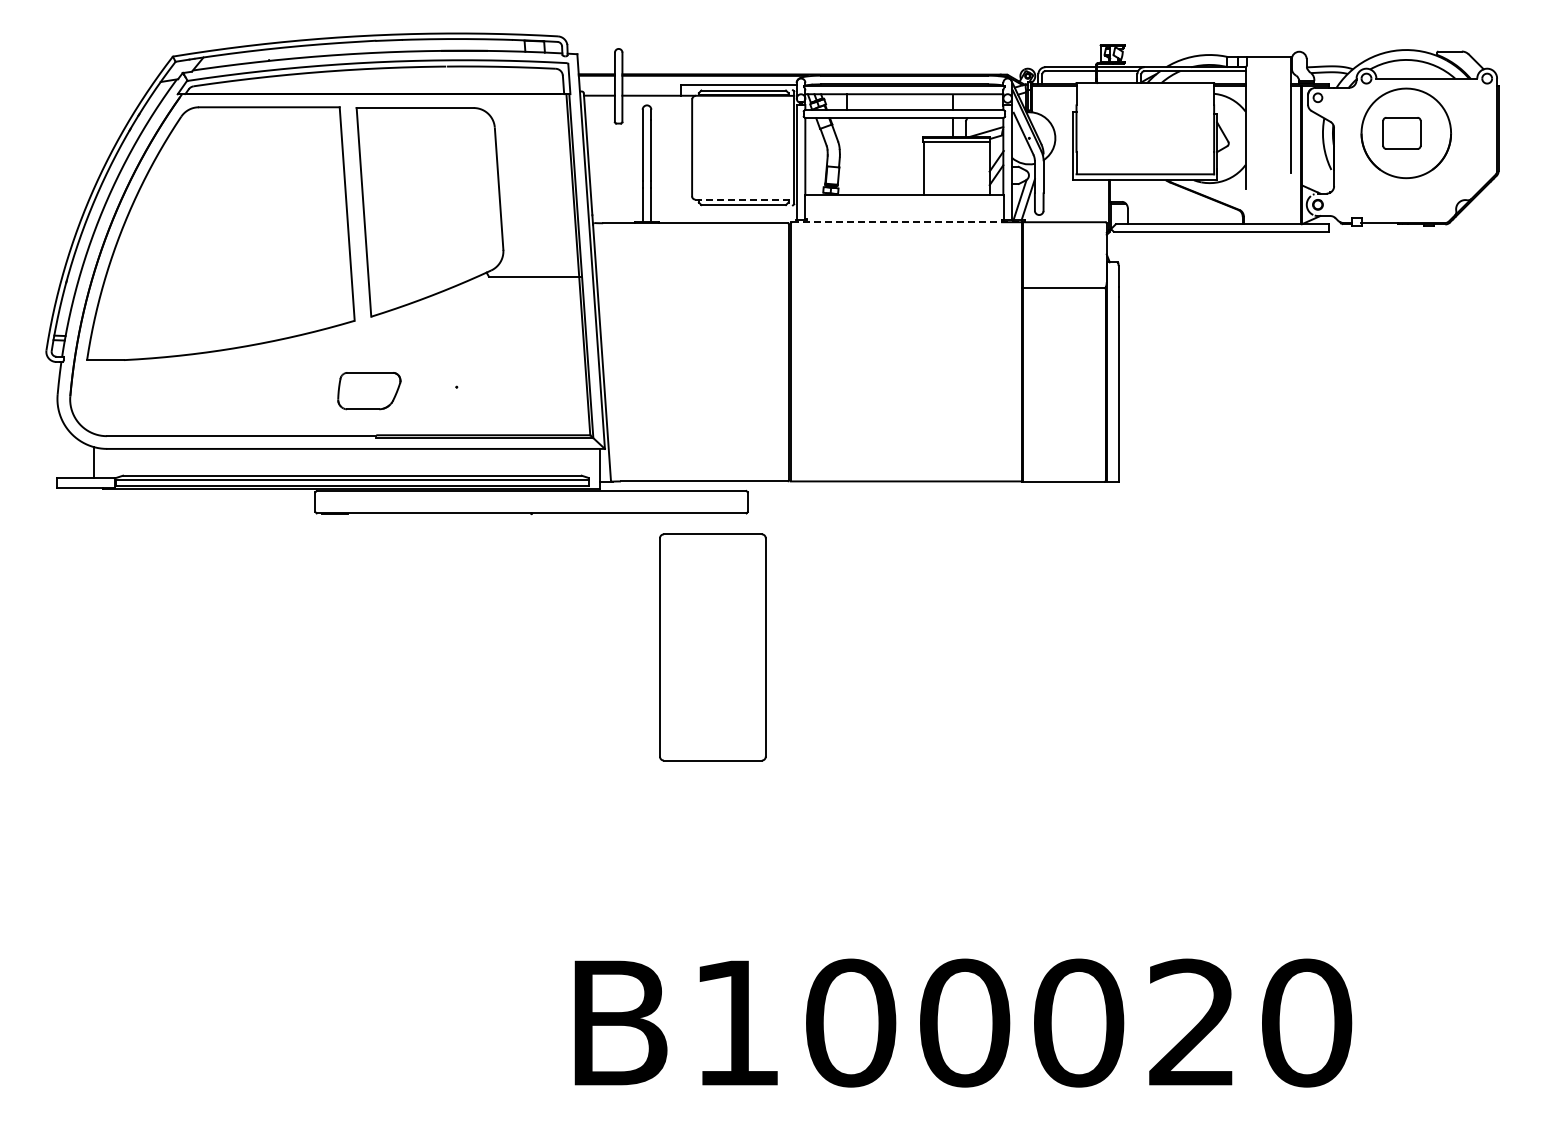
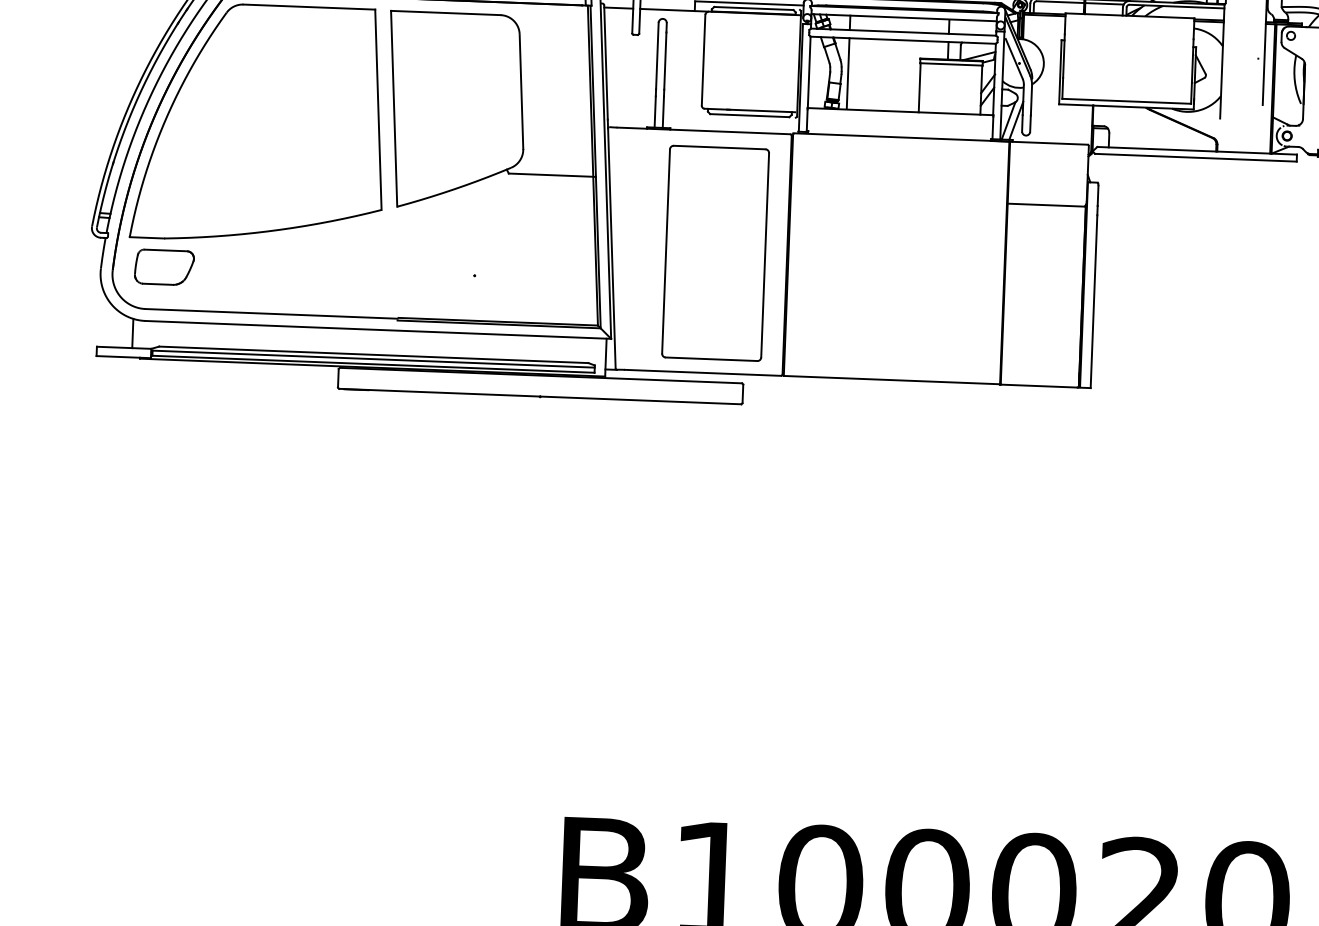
line: (846, 155) -> (847, 72), added
line: (744, 199) -> (750, 110), dashed -> solid
line: (906, 222) -> (901, 137), dashed -> solid
part: (369, 391) -> (164, 267), moved
part: (712, 647) -> (715, 253), moved

